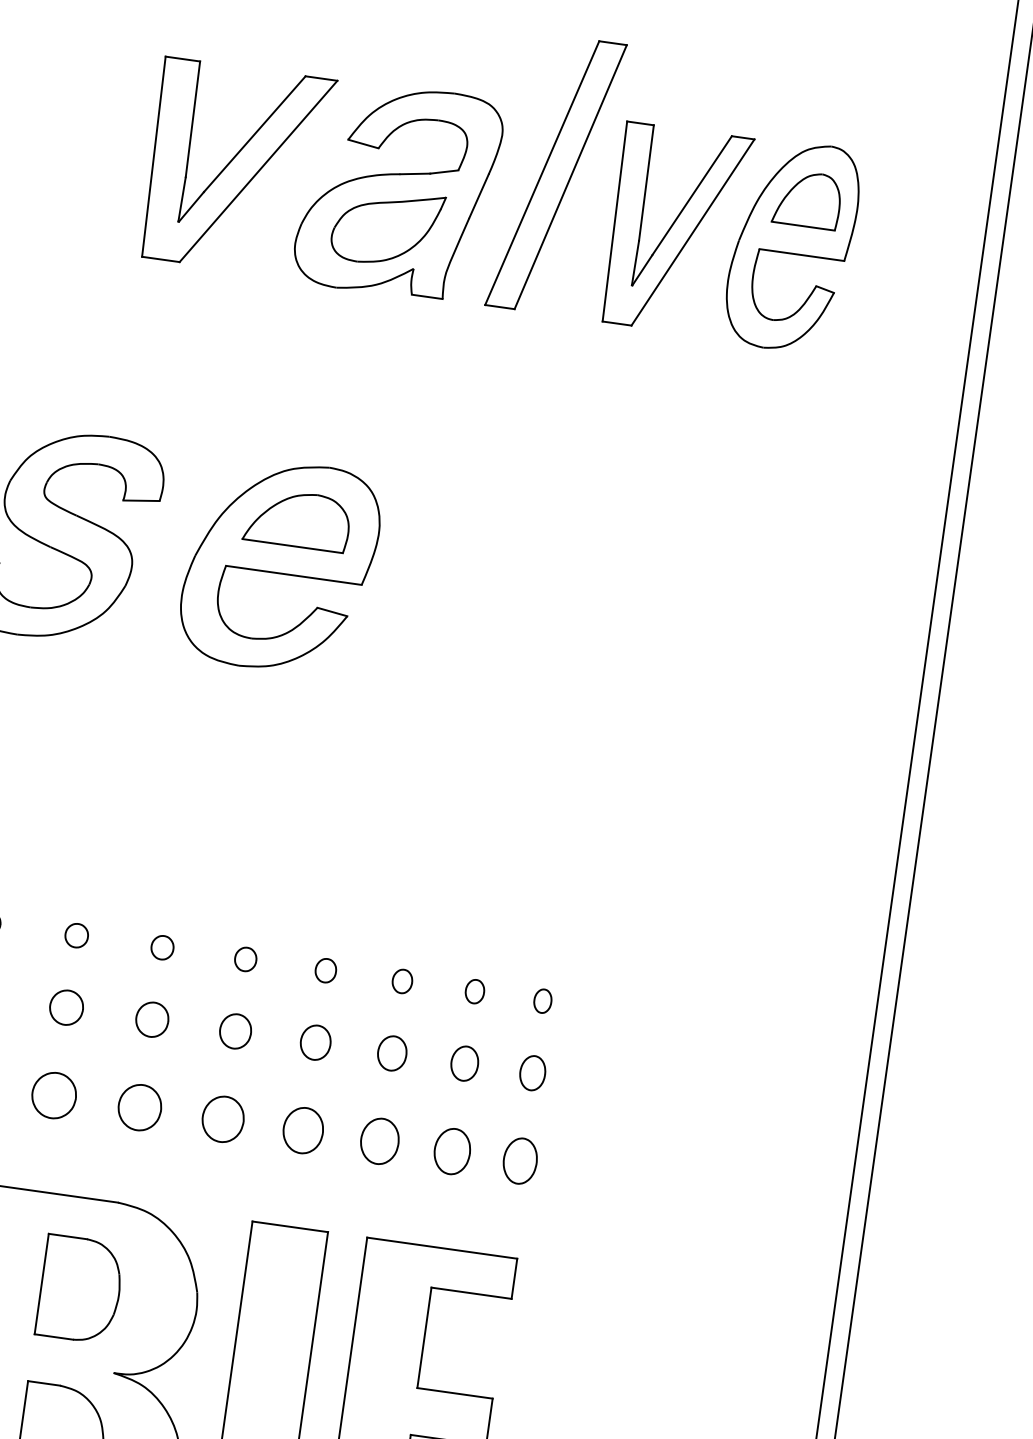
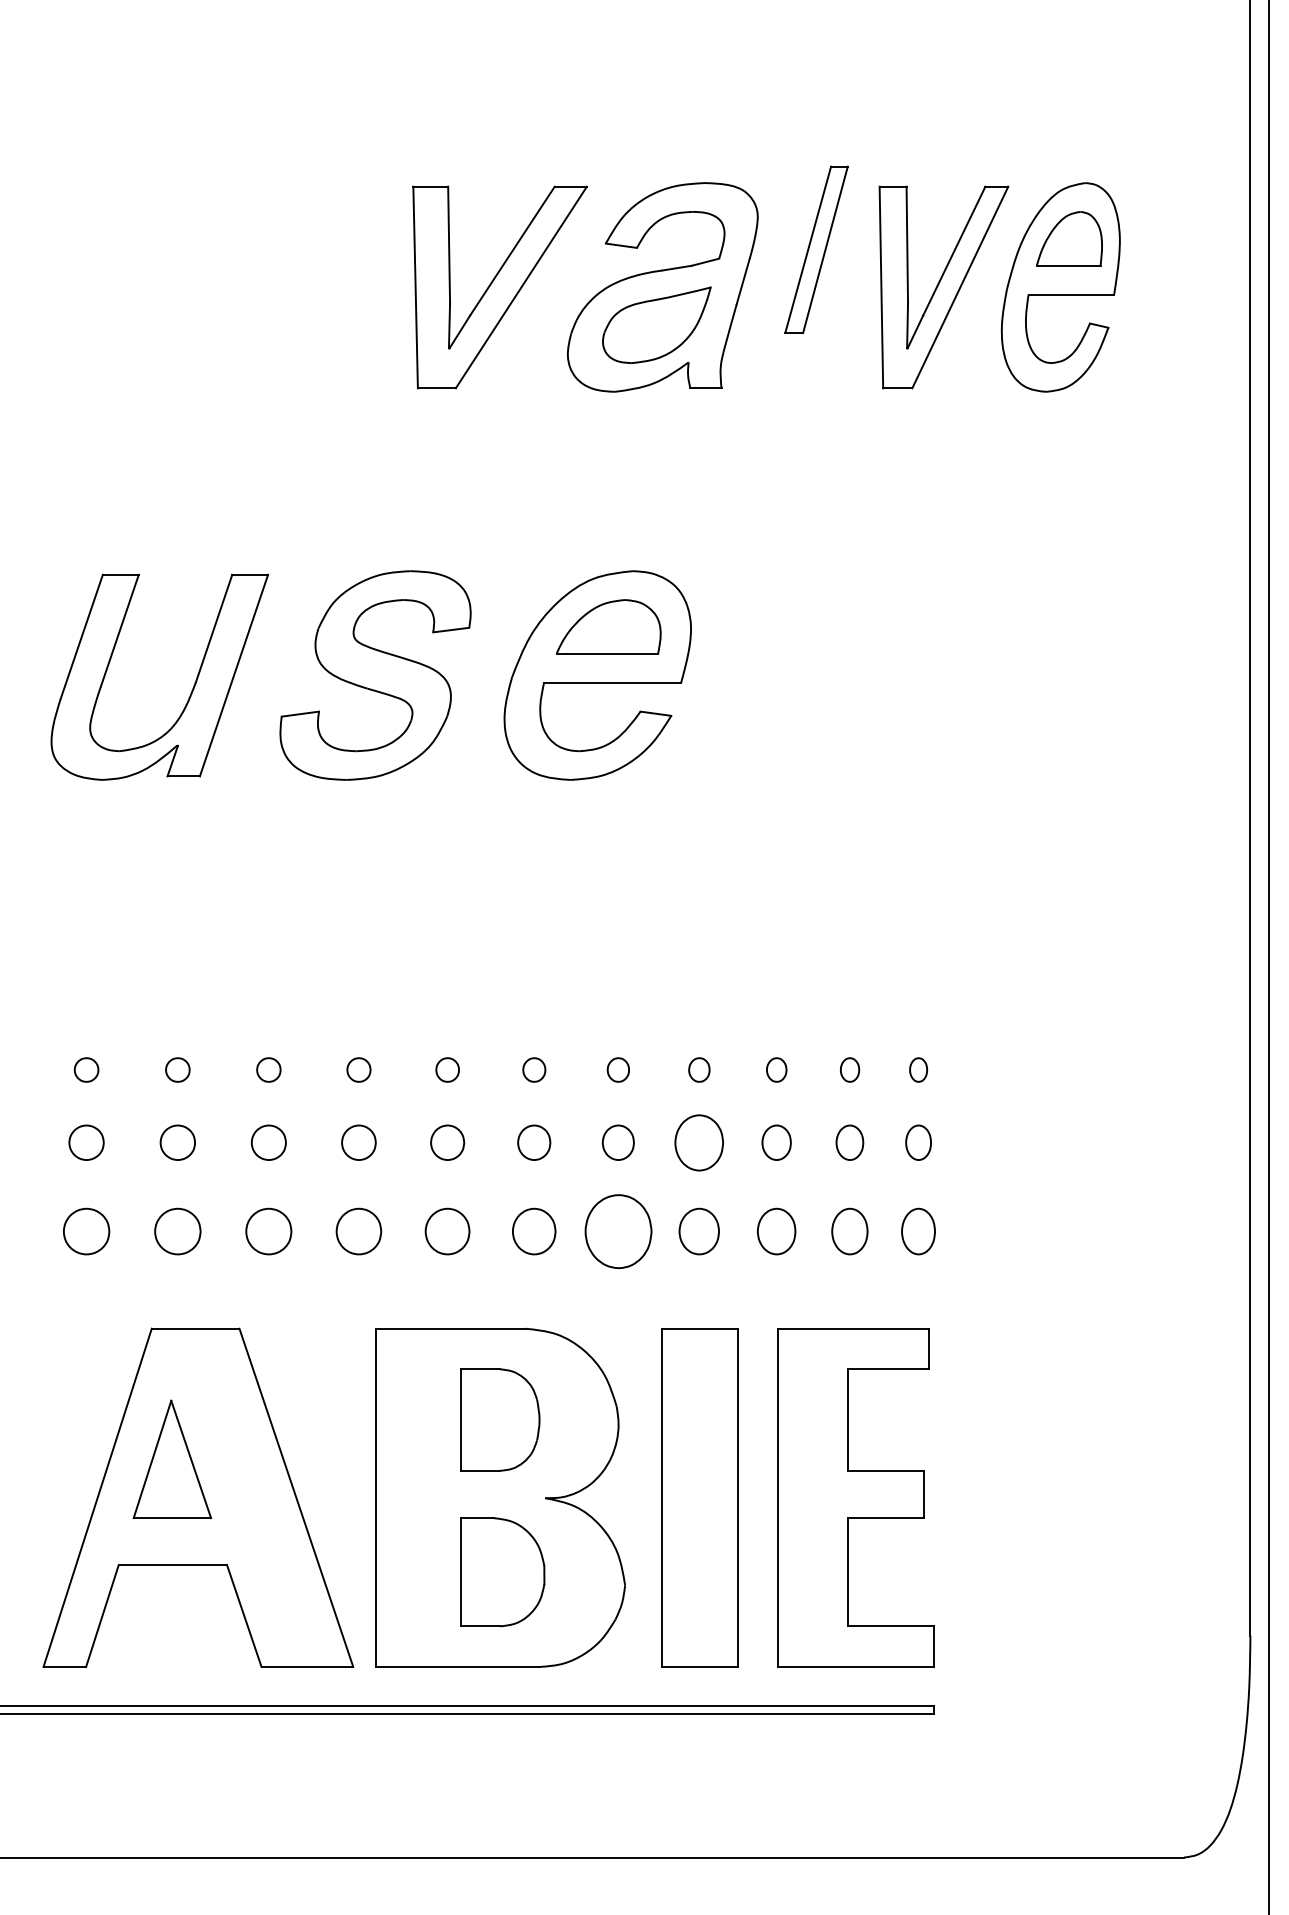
part: (555, 174) -> (816, 249), size x0.6
part: (315, 1042) -> (699, 1142), size x1.6
part: (222, 1119) -> (617, 1231), size x1.6

